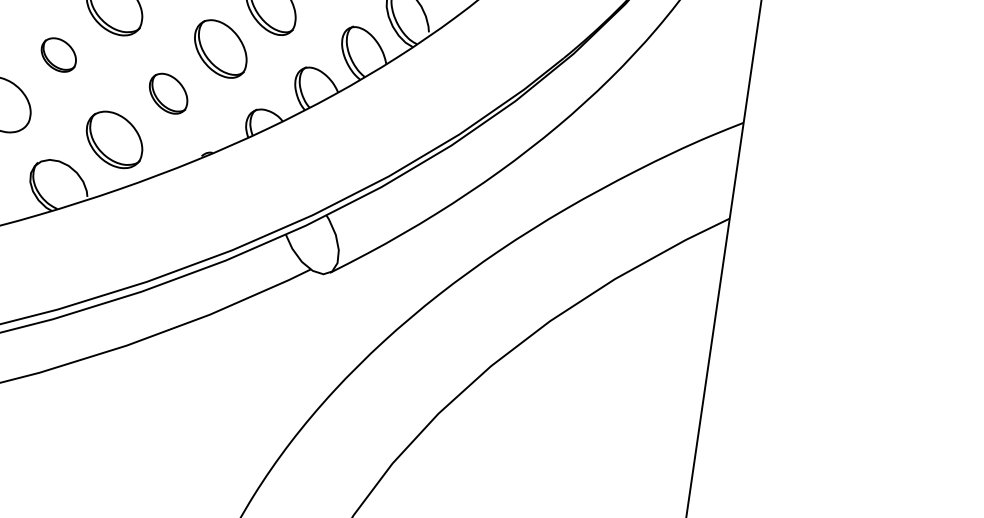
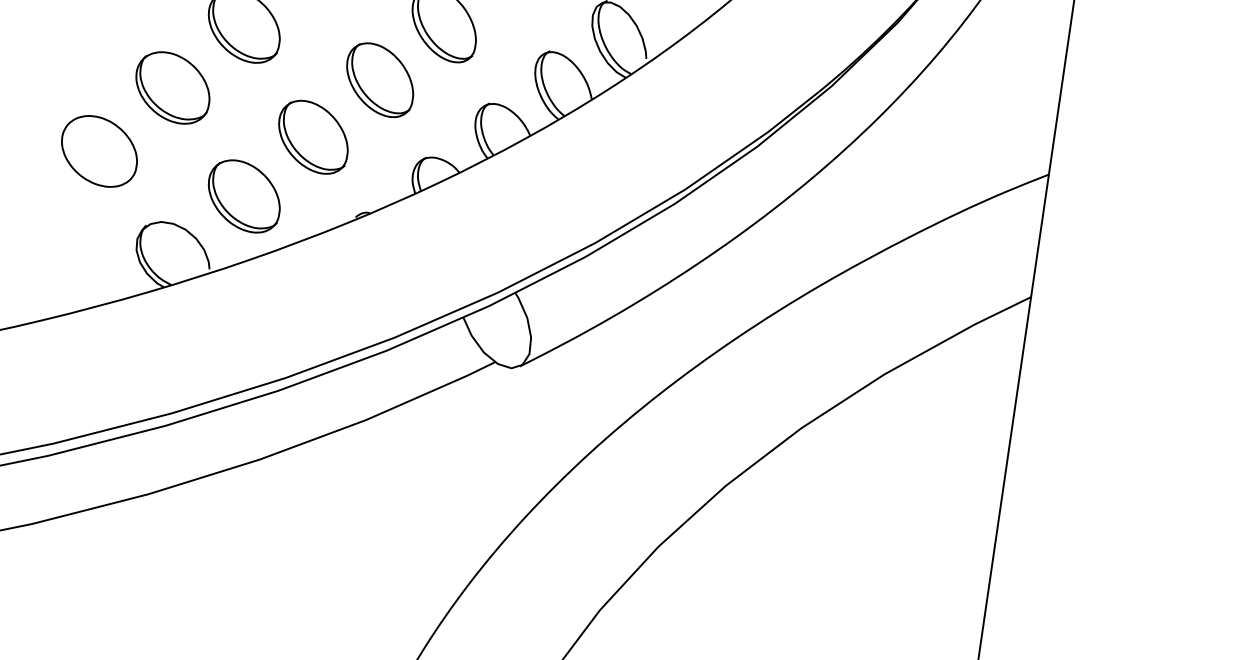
part: (58, 54) -> (172, 87), size x1.67
part: (168, 93) -> (313, 137), size x1.43

